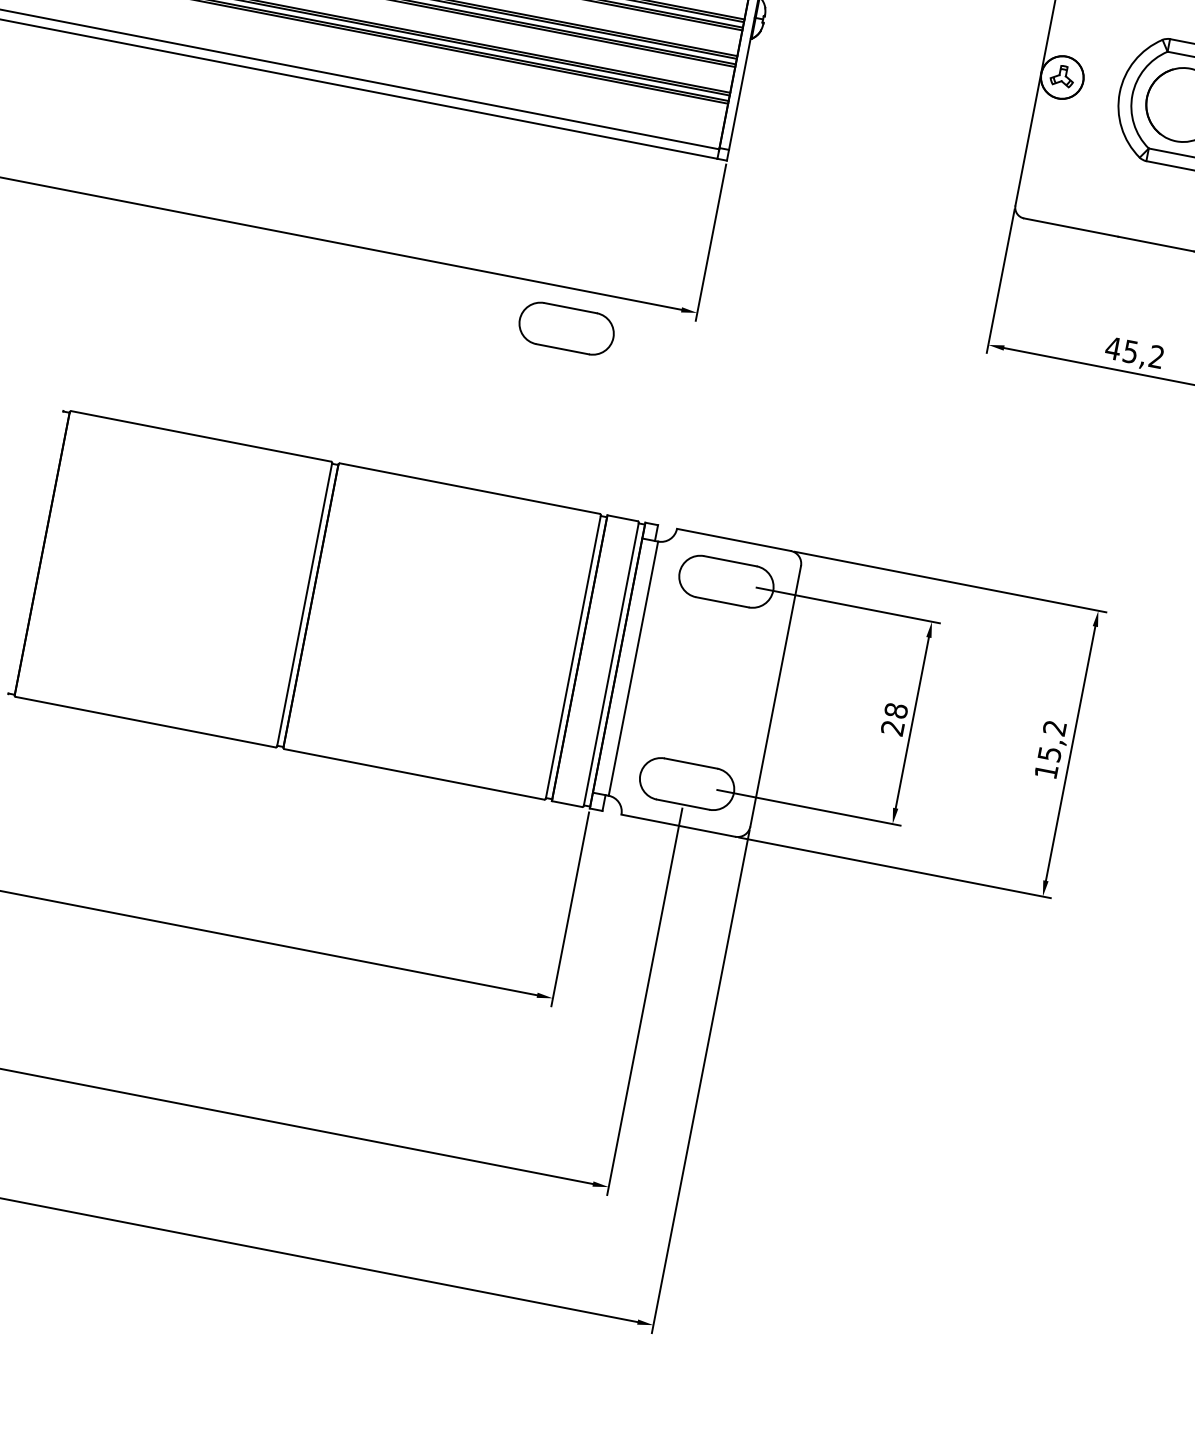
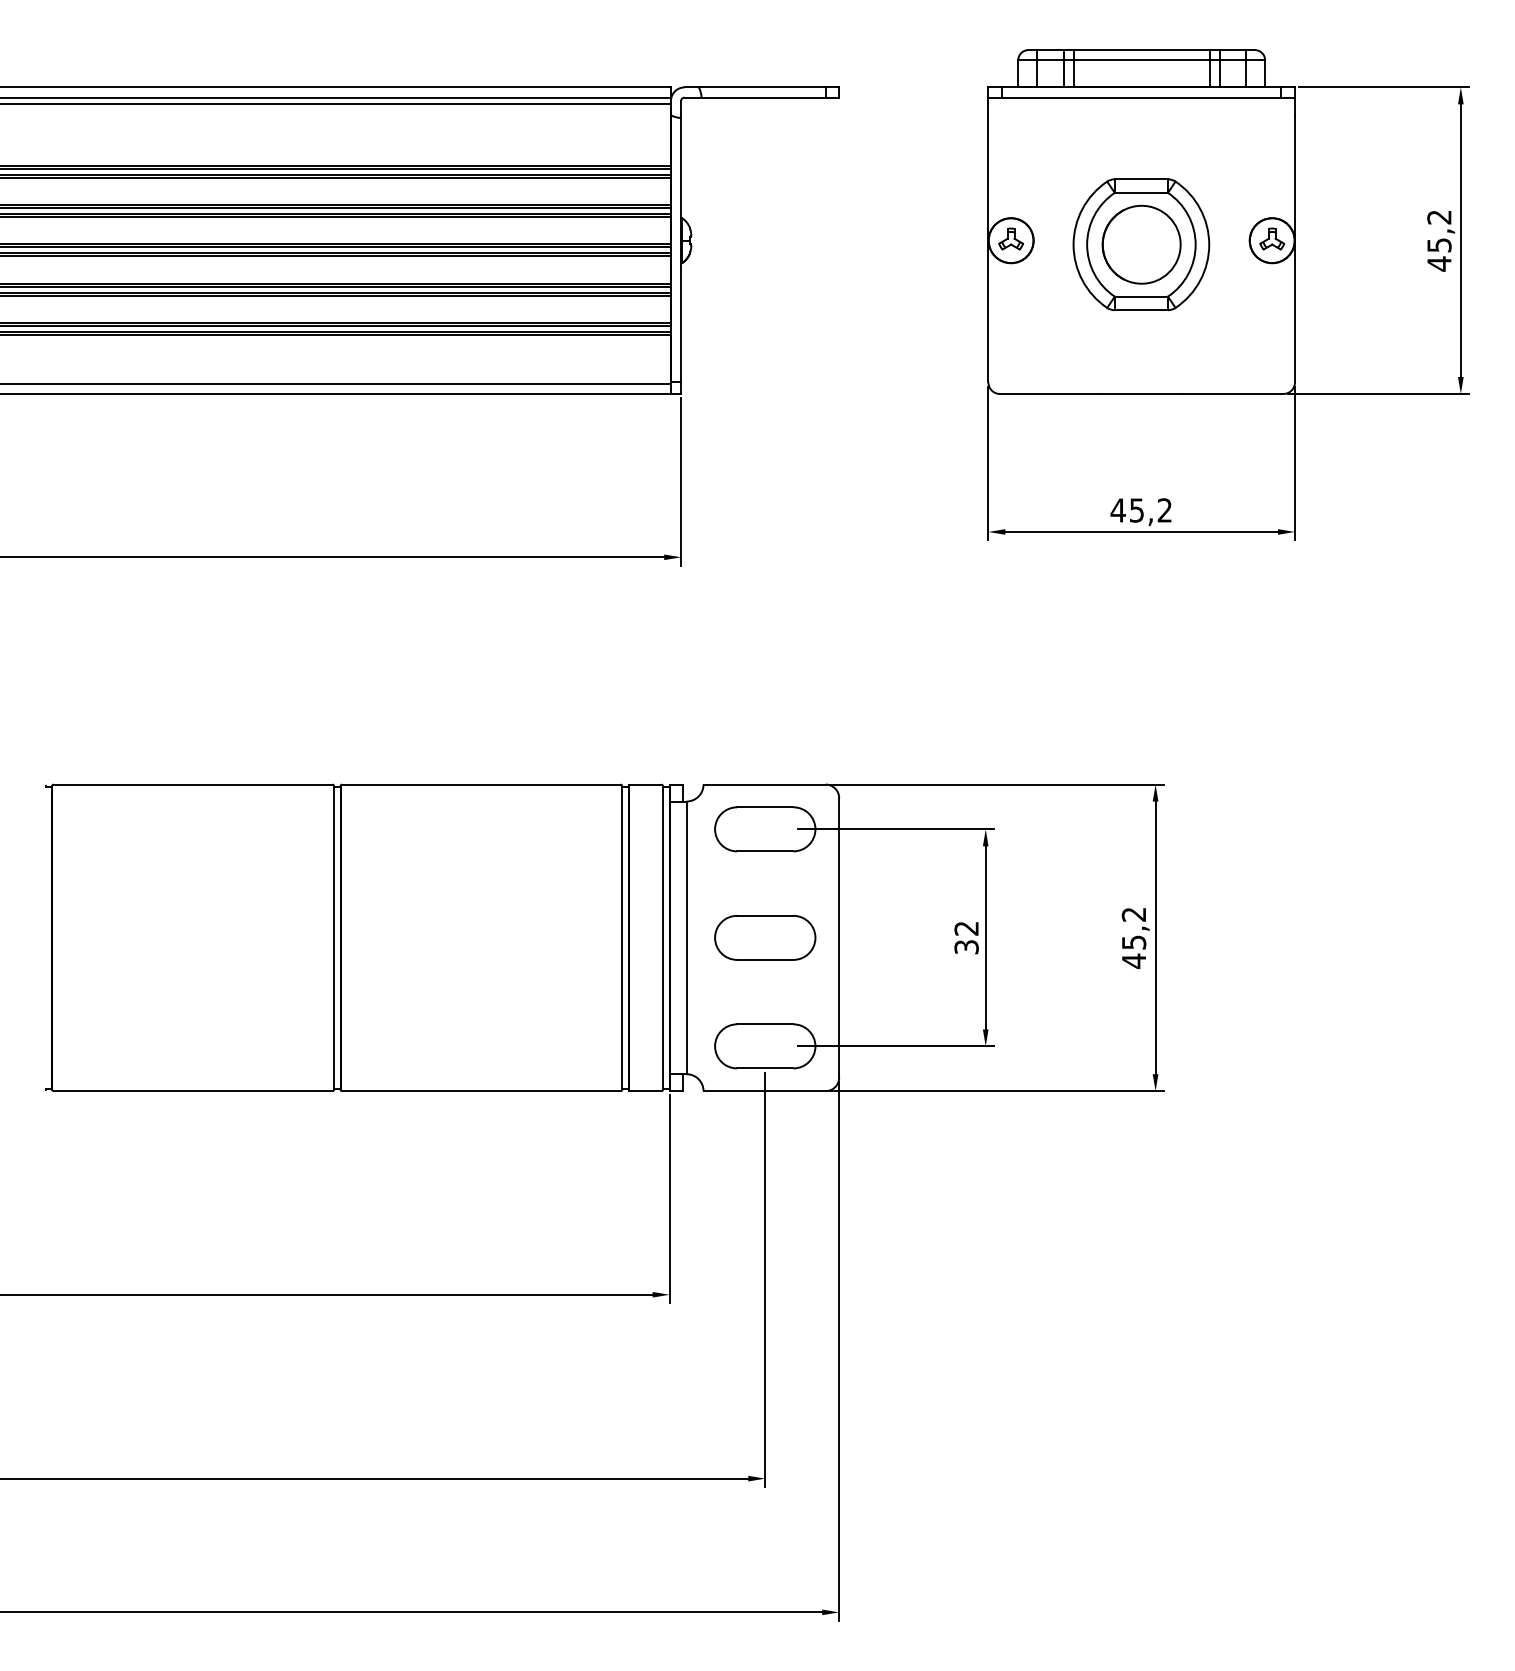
part: (566, 328) -> (765, 937), moved
text: (894, 719) -> (966, 937), 28 -> 32
text: (1045, 770) -> (1133, 960), 15,2 -> 45,2

